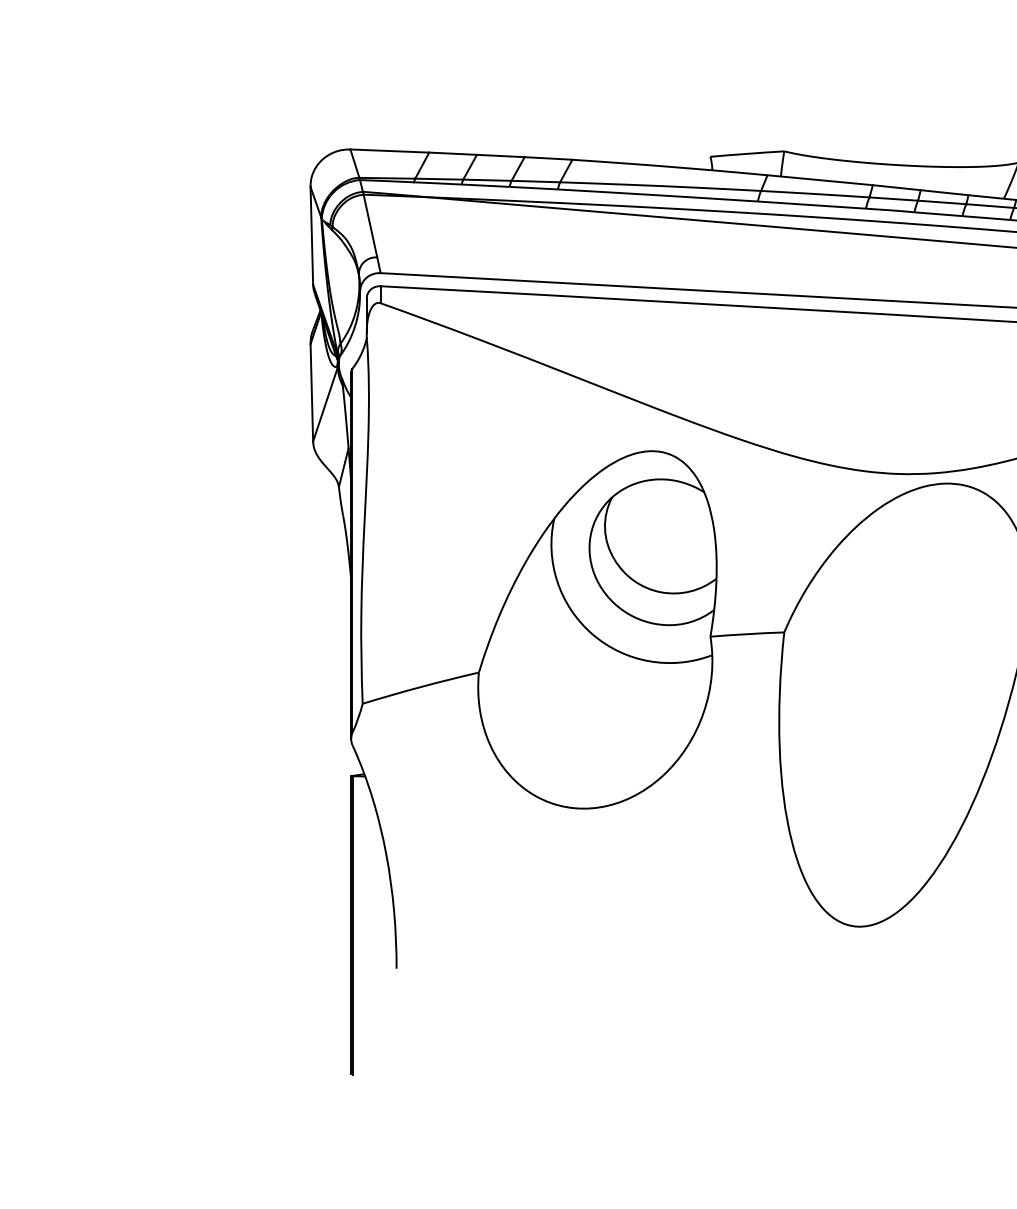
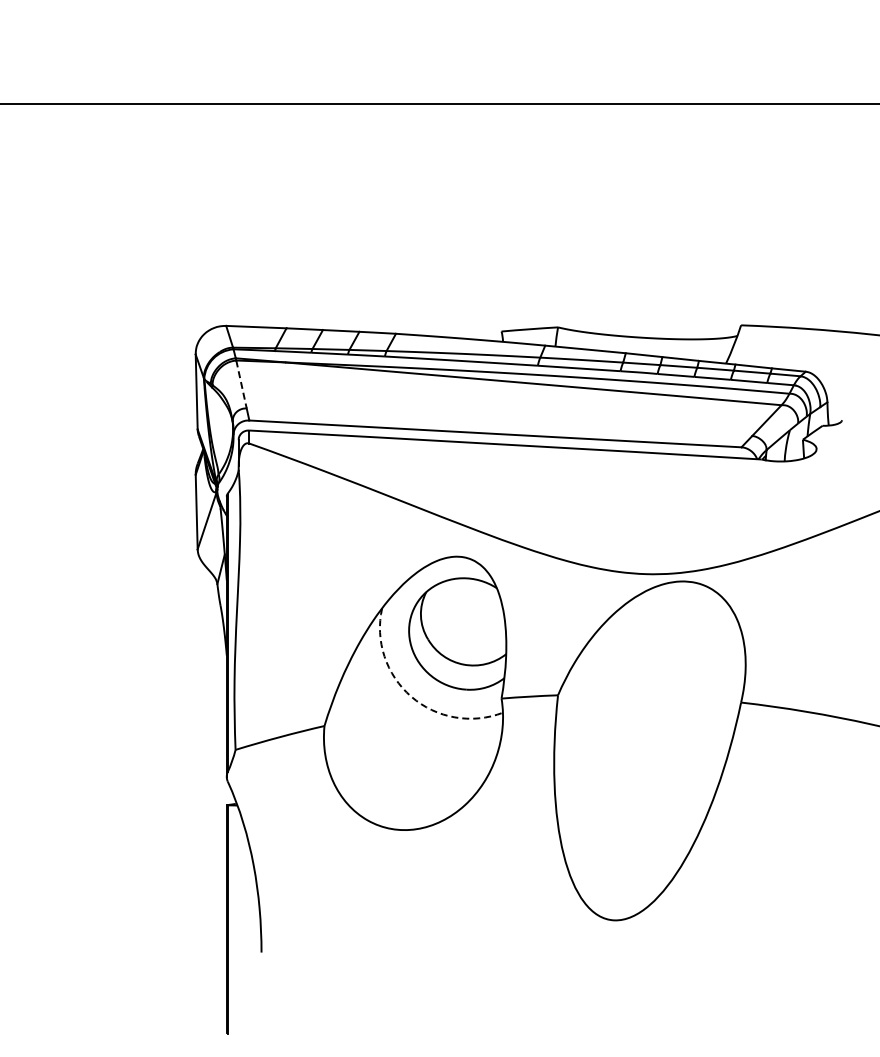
line: (370, 226) -> (241, 384), solid -> dashed
arc: (592, 633) -> (411, 696), solid -> dashed

